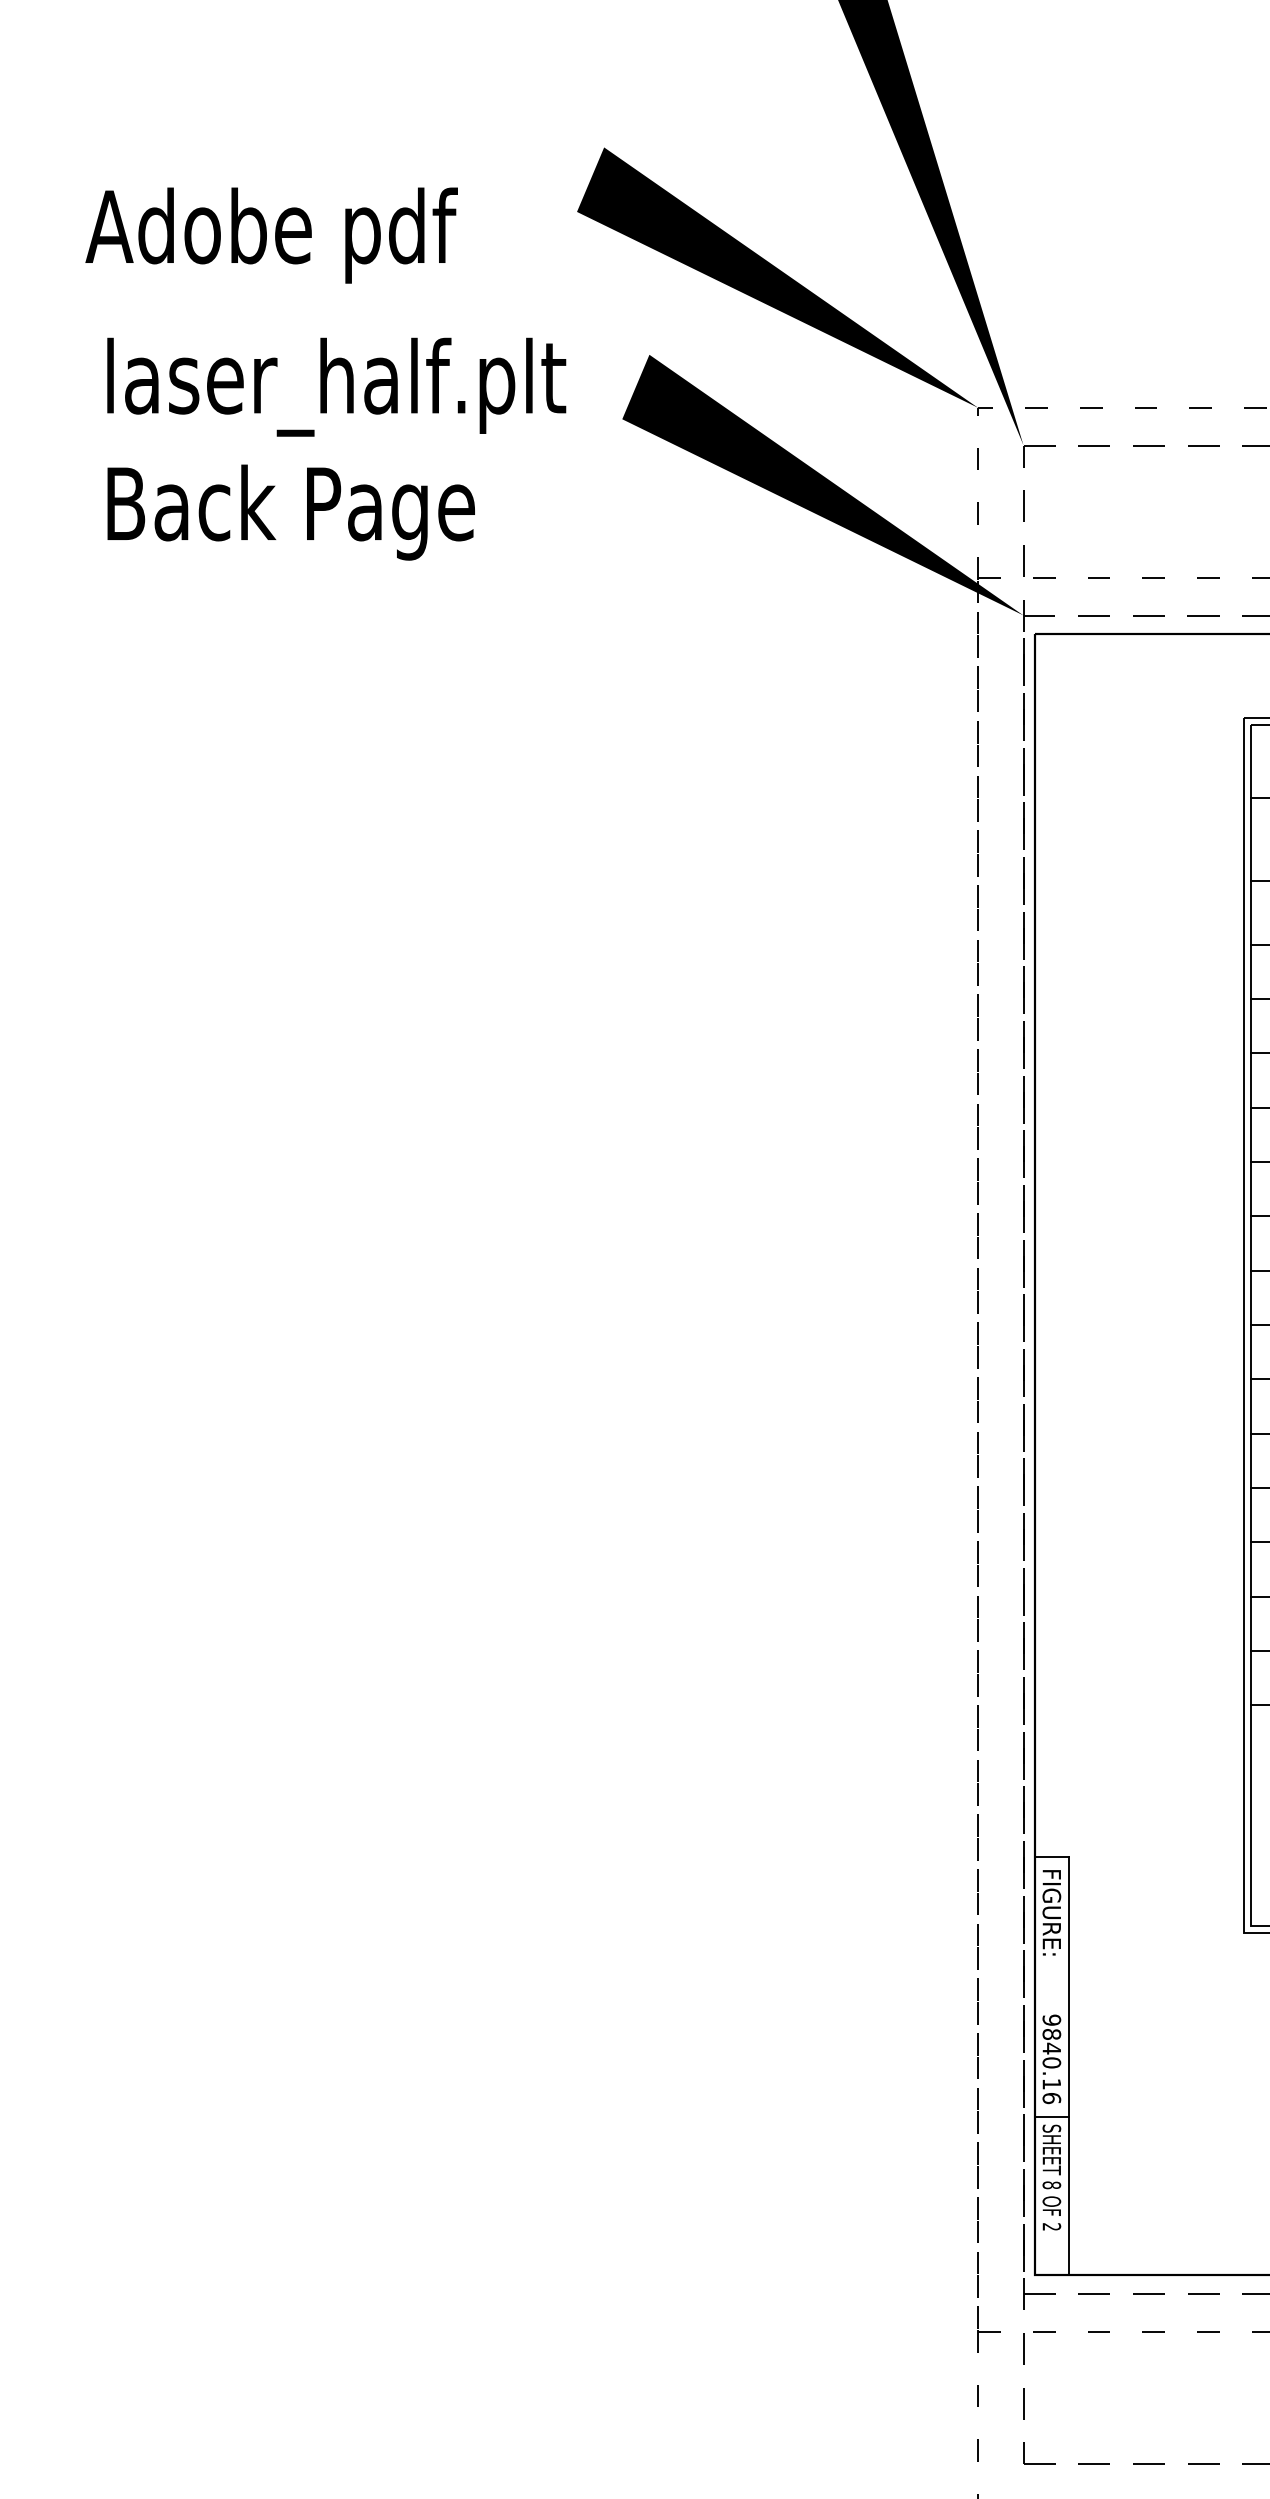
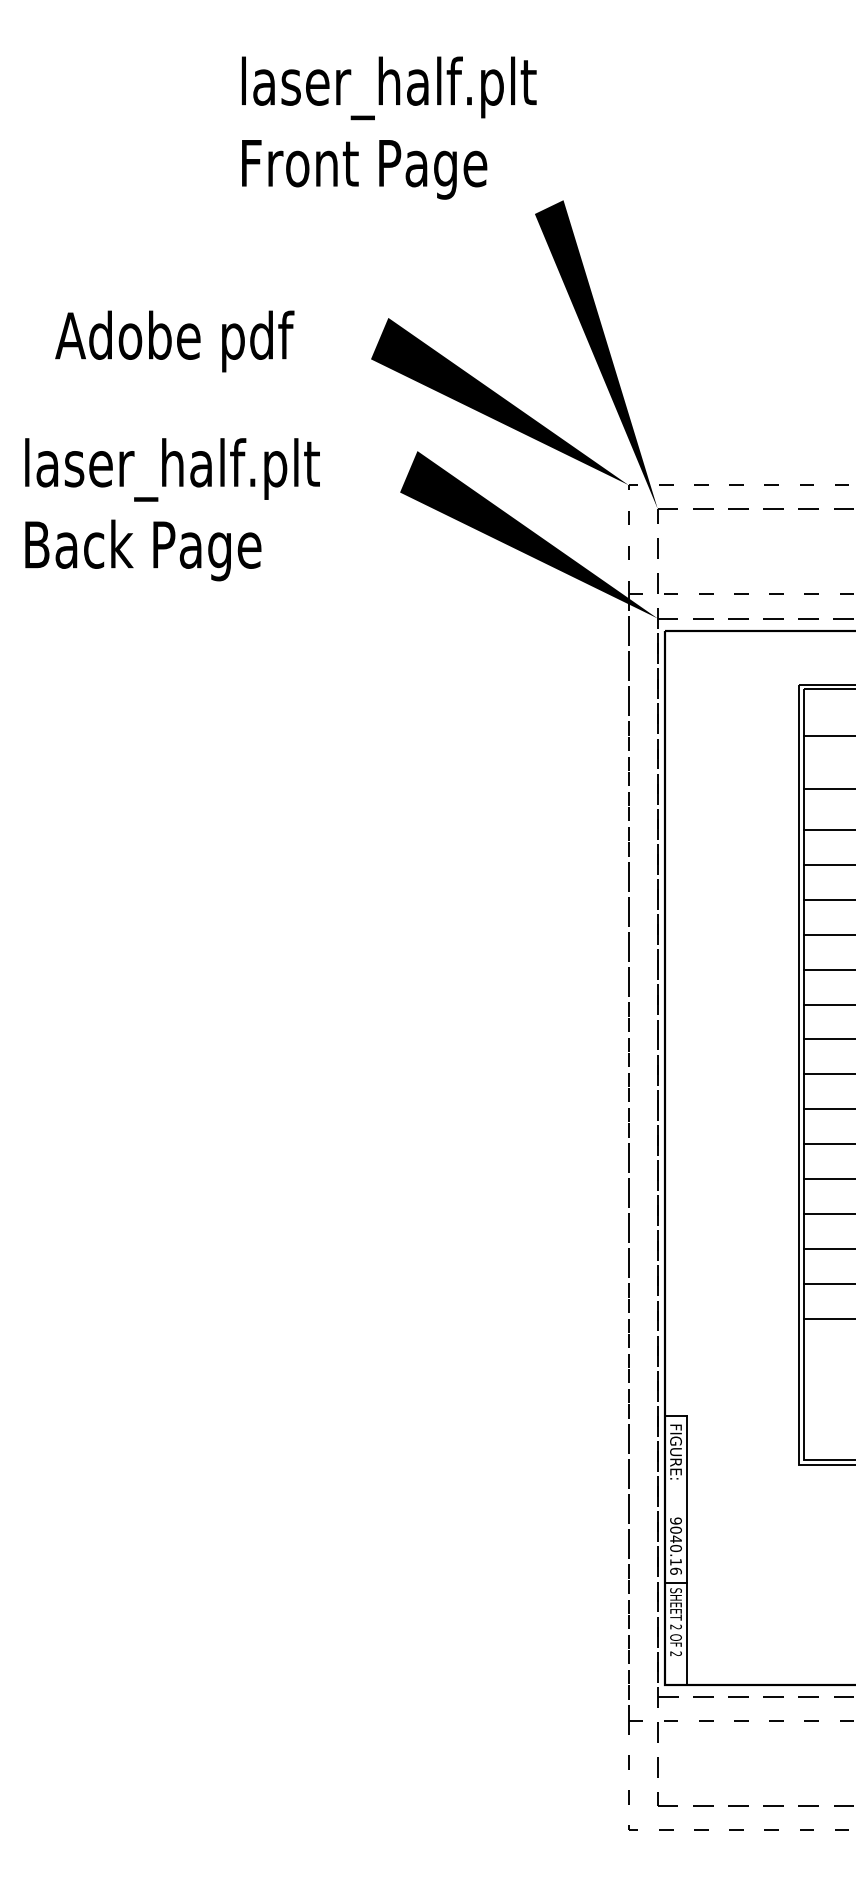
text: (271, 235) -> (174, 341), moved
text: (336, 448) -> (172, 509), moved
text: (1051, 2033) -> (675, 1529), 9840.16 -> 9040.16
text: (1051, 2184) -> (675, 1626), 8 -> 2

